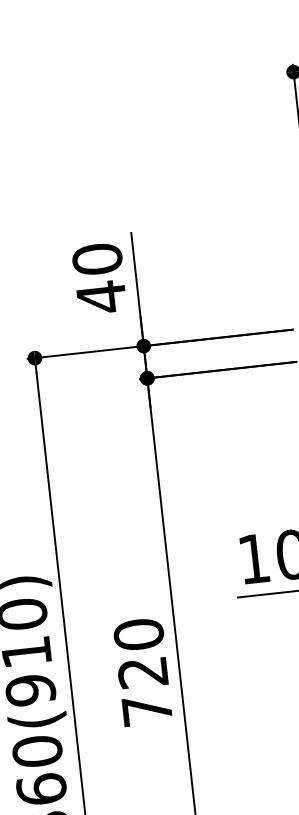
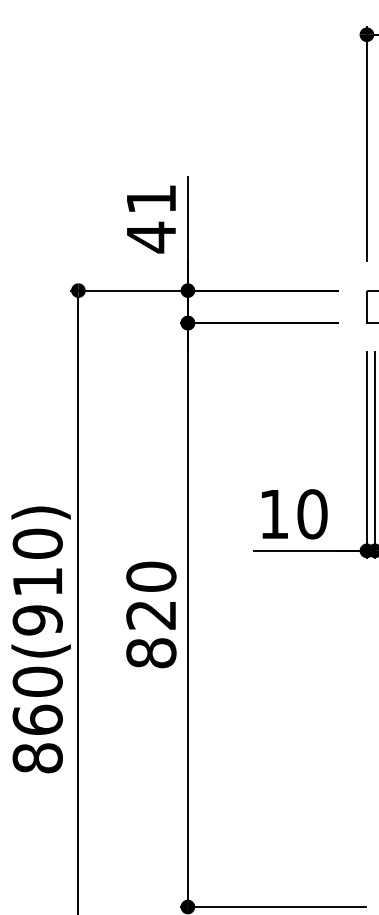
text: (97, 259) -> (151, 199), 40 -> 41
text: (147, 710) -> (151, 653), 720 -> 820

